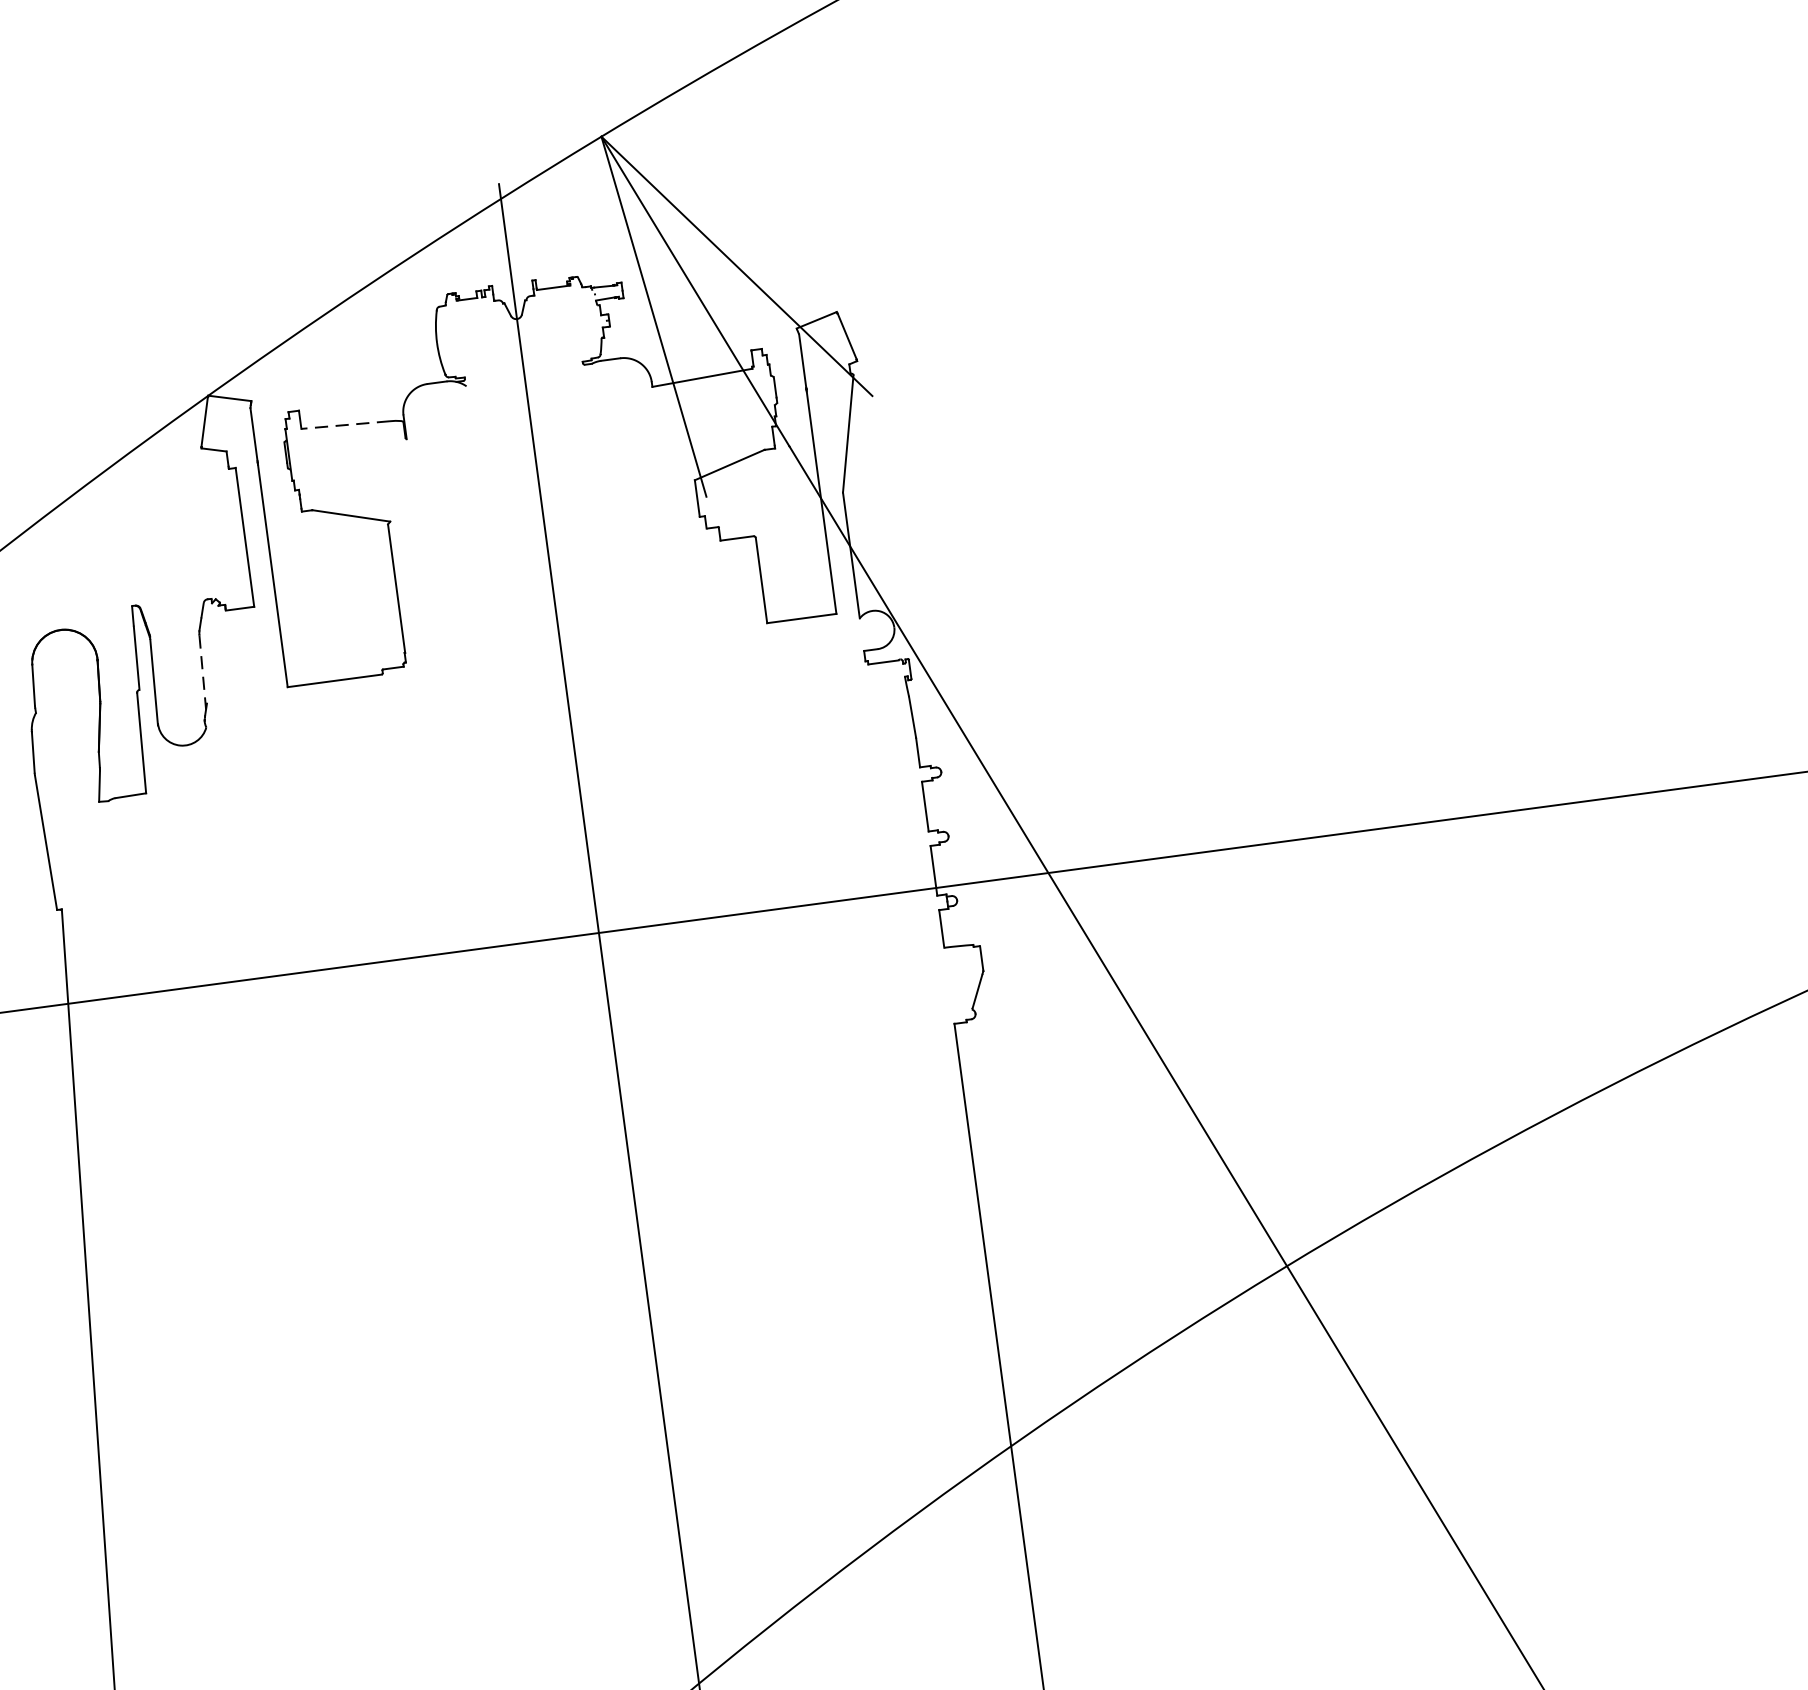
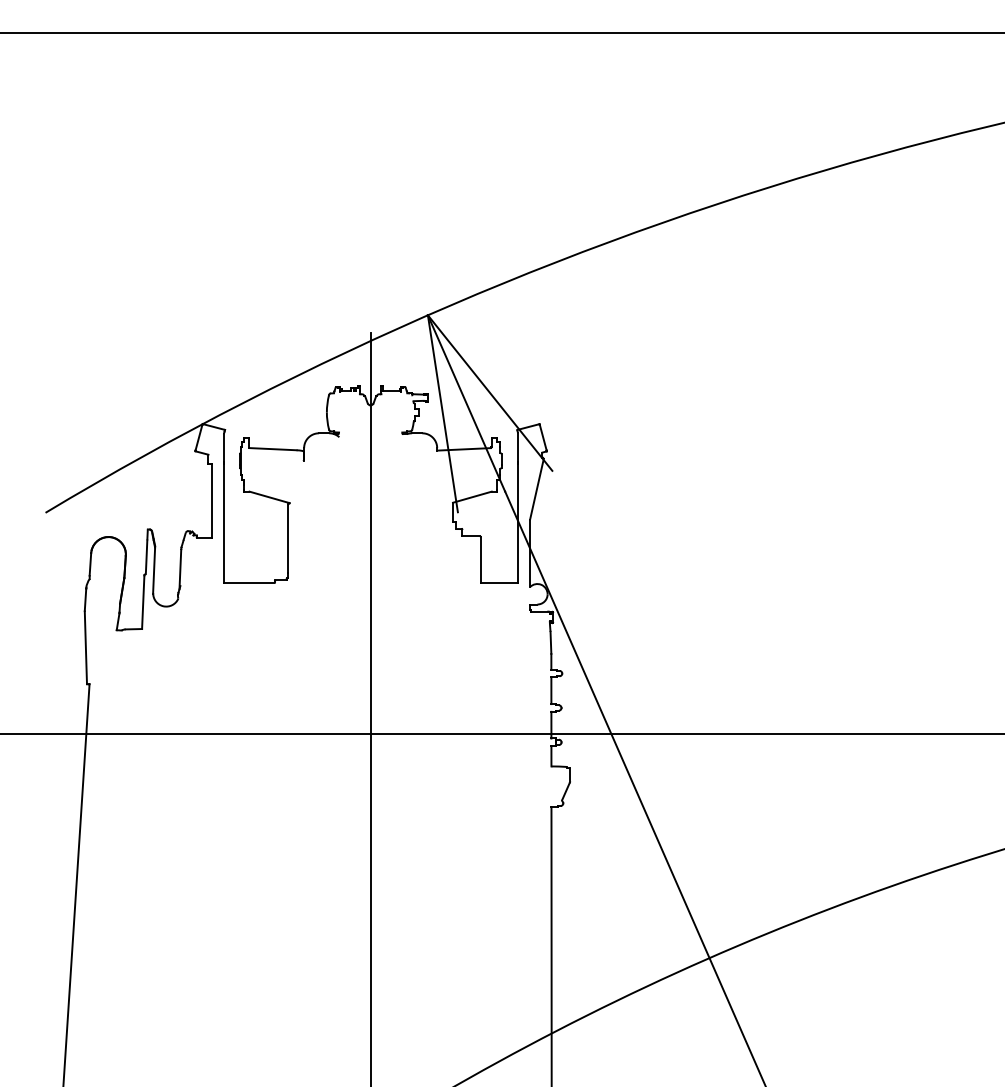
line: (346, 425) -> (273, 449), dashed -> solid
line: (203, 672) -> (180, 569), dashed -> solid

